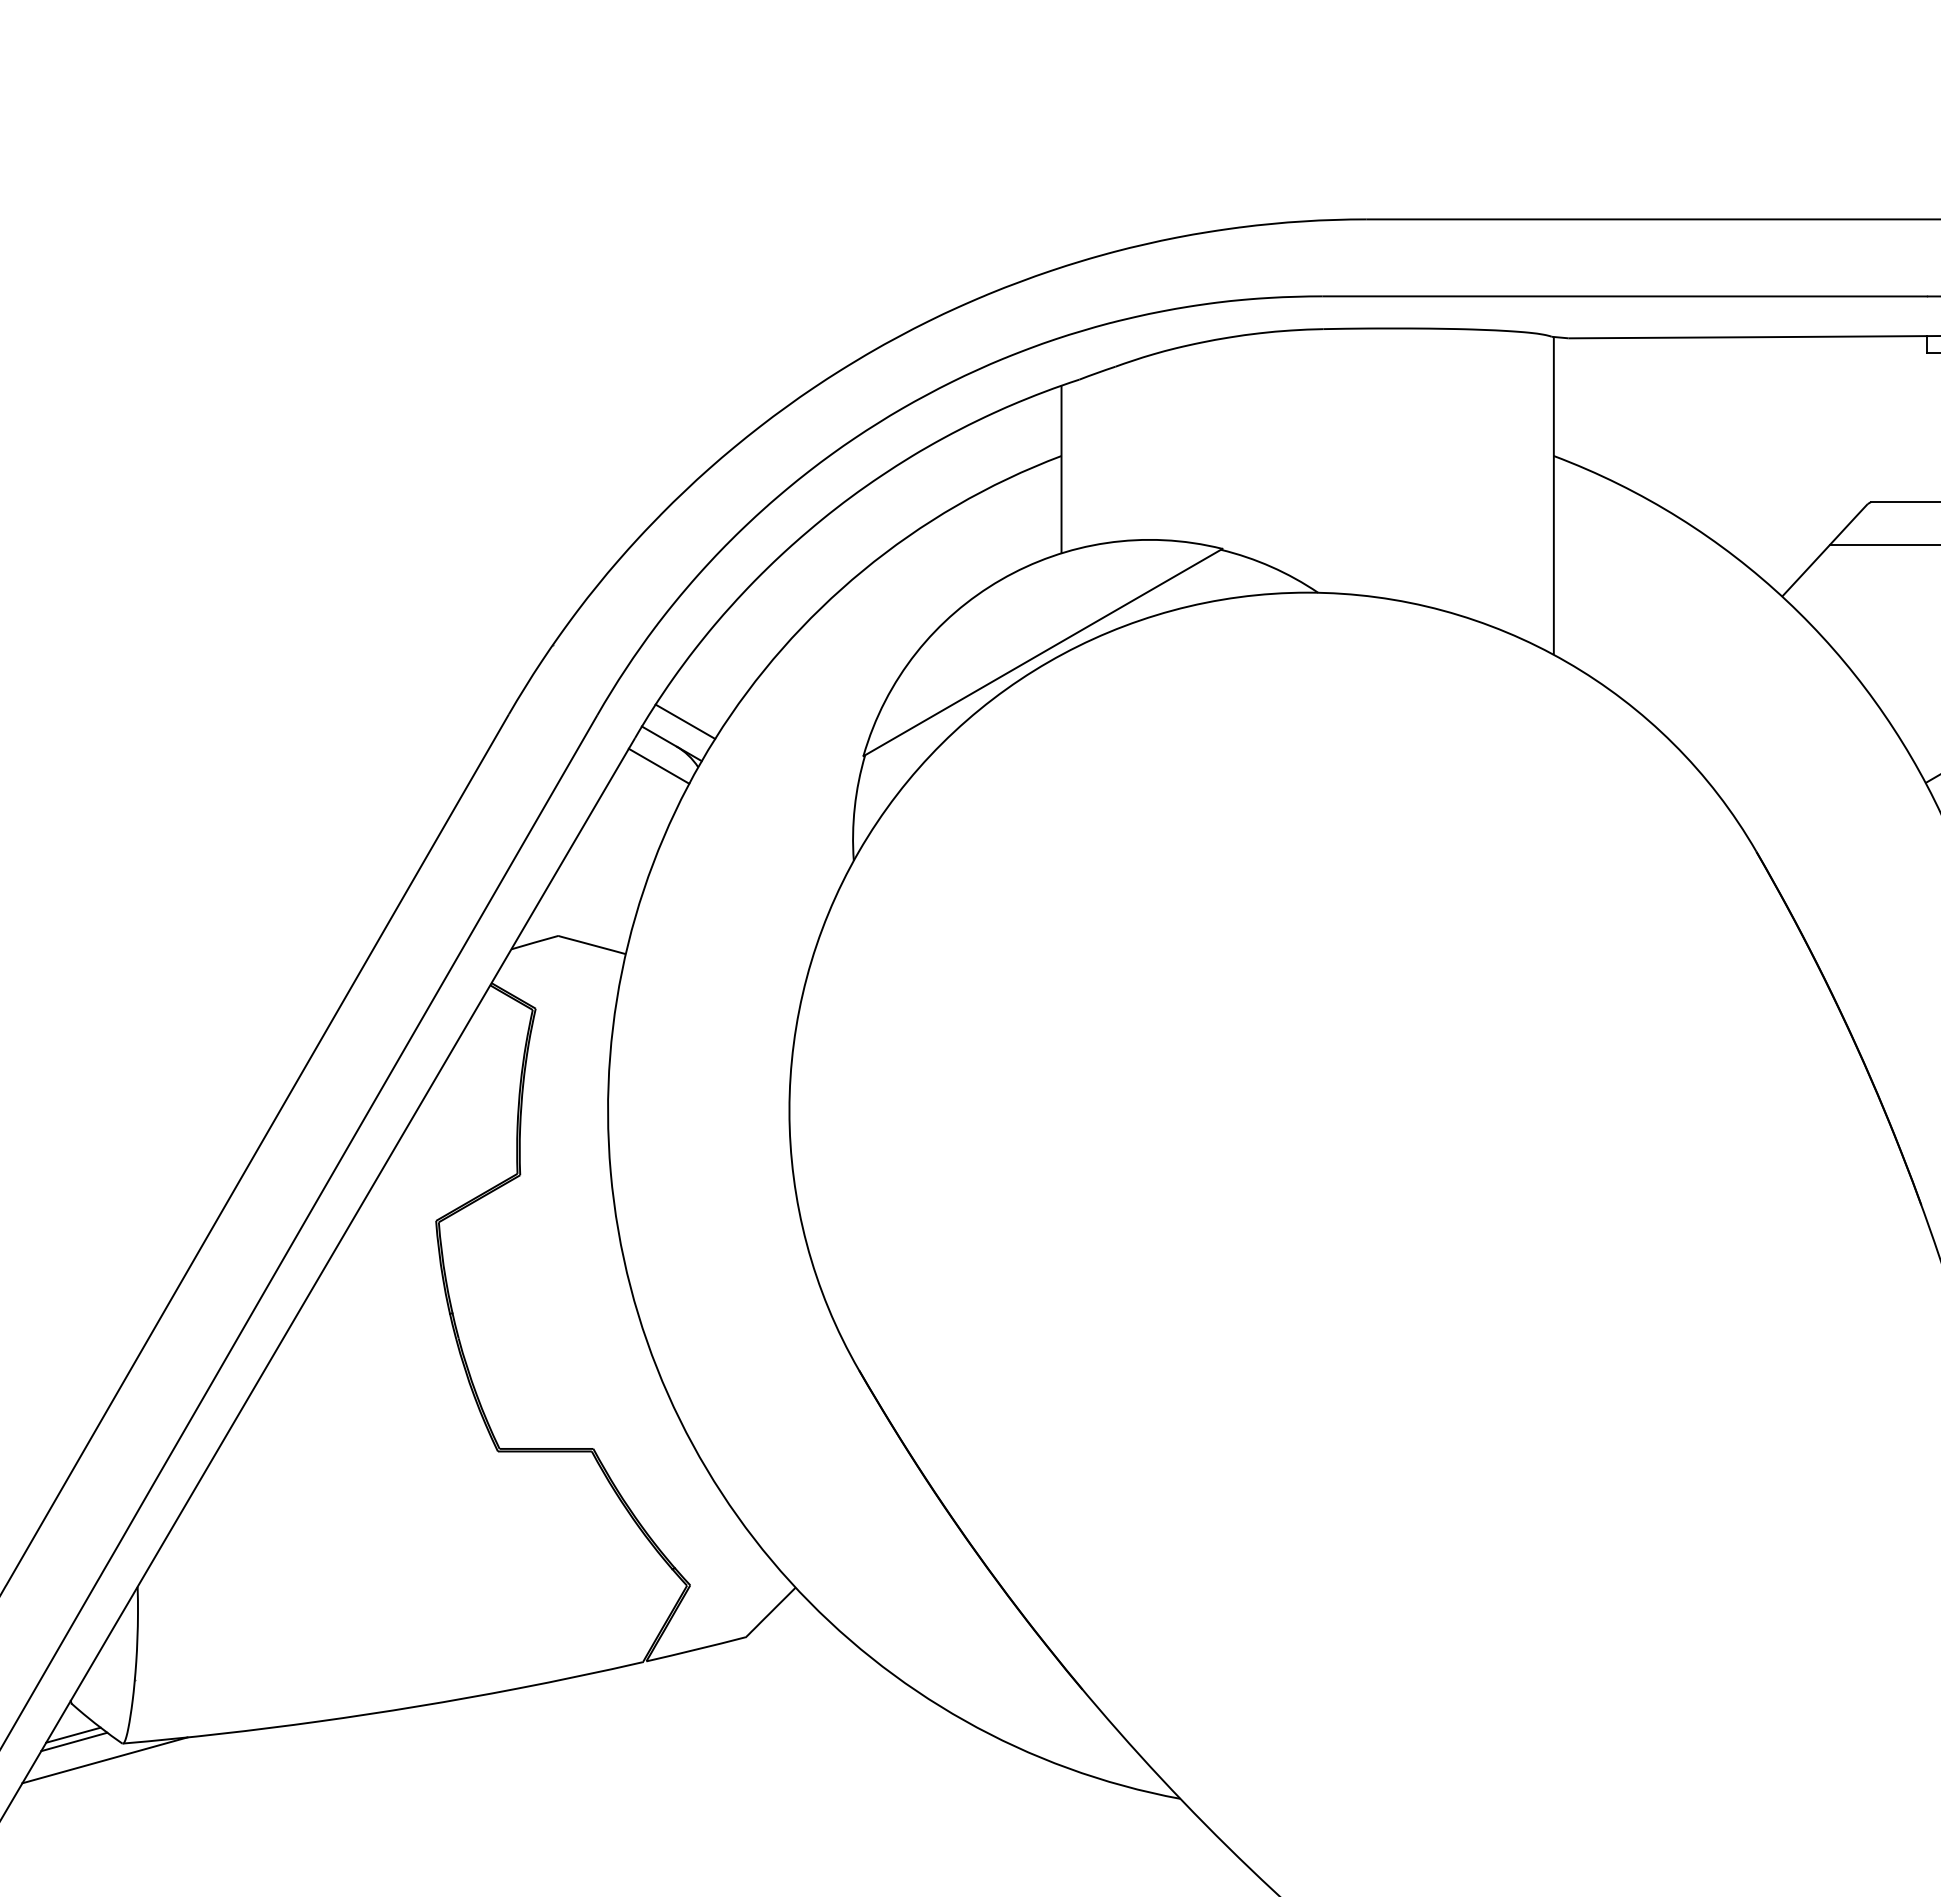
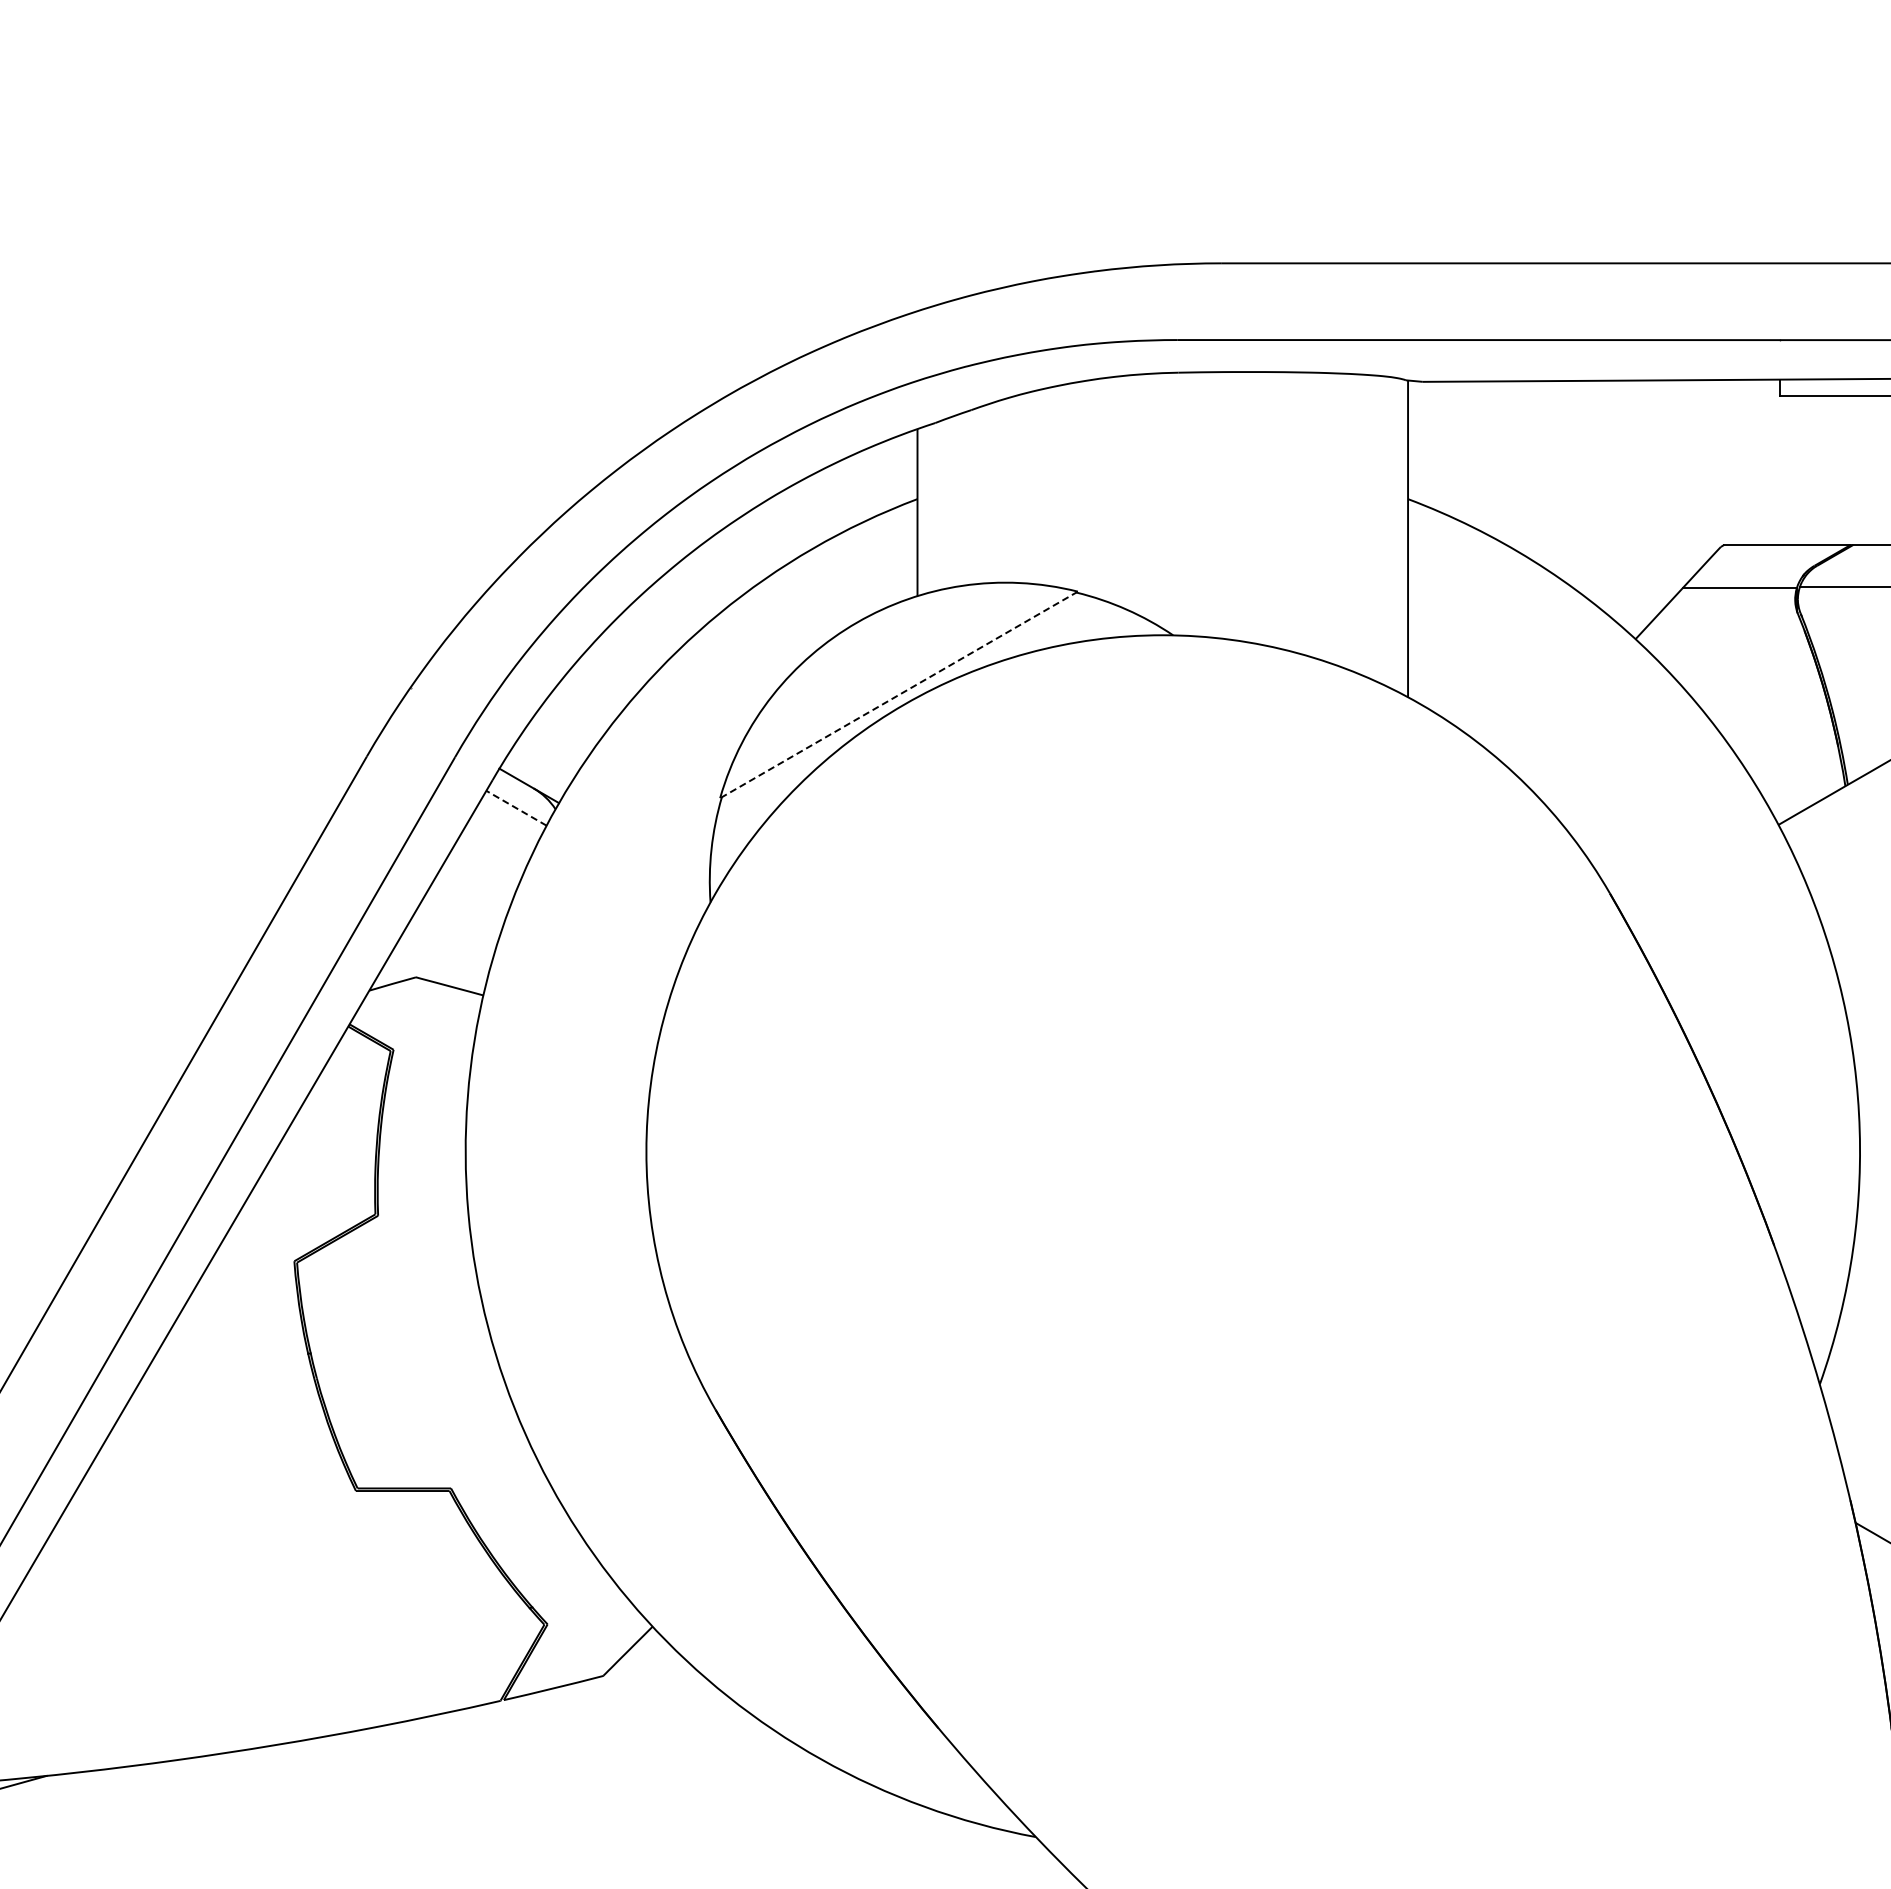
line: (1042, 652) -> (898, 694), solid -> dashed
line: (685, 721) -> (542, 763), removed
line: (659, 766) -> (516, 808), solid -> dashed

